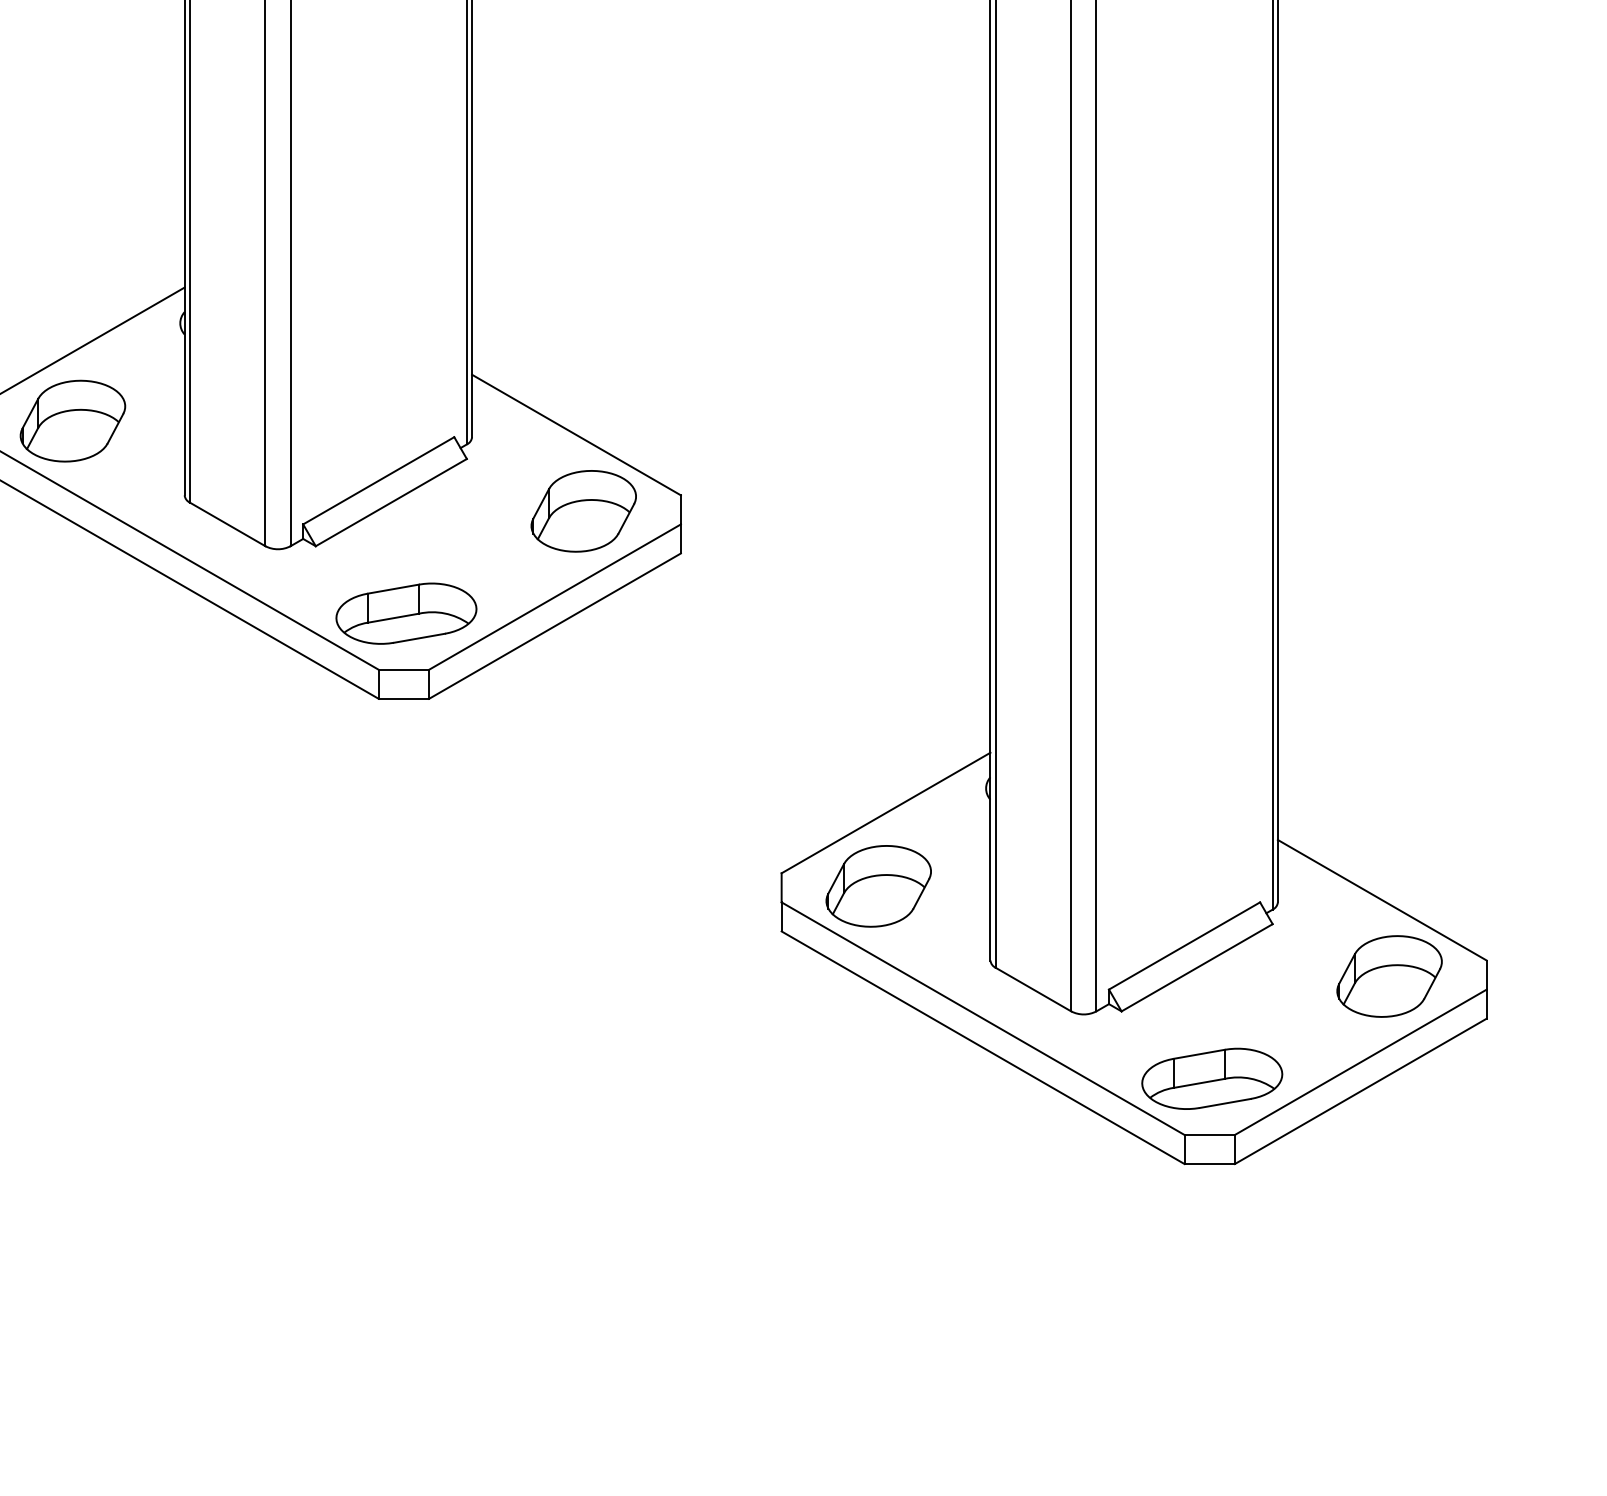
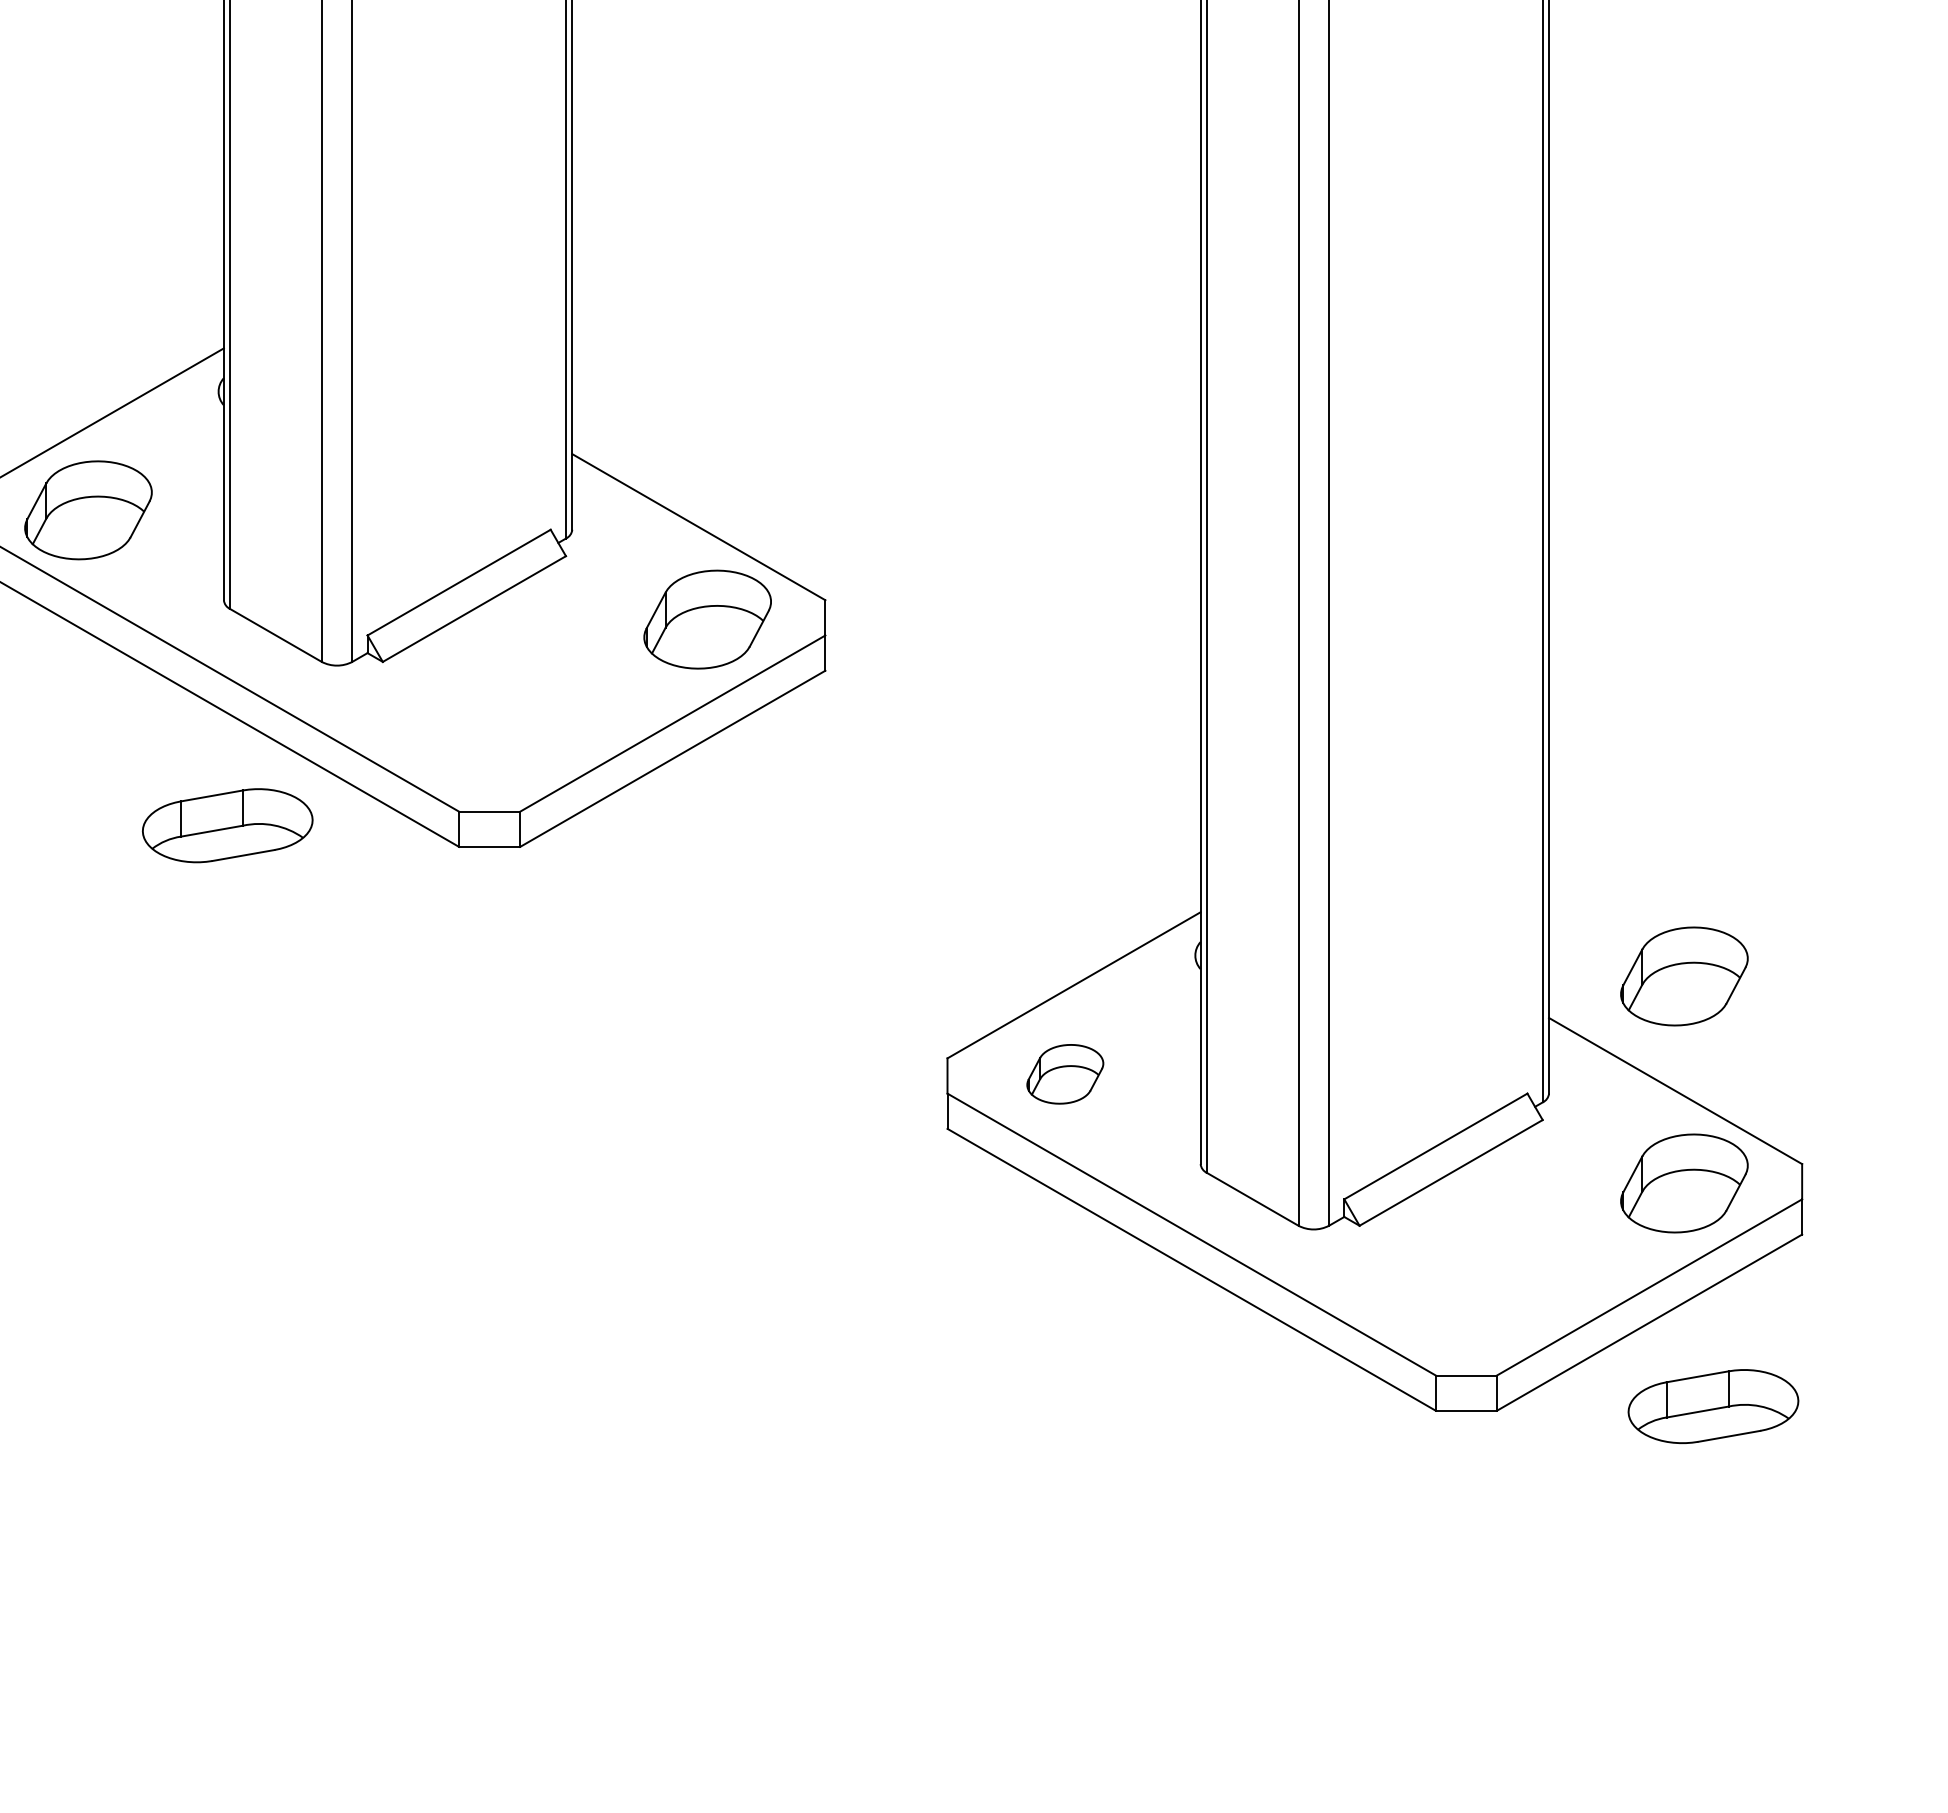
part: (406, 613) -> (227, 825), moved
part: (1389, 805) -> (1684, 976), added
part: (878, 886) -> (1065, 1074), size x0.6
part: (1212, 1078) -> (1713, 1406), moved

